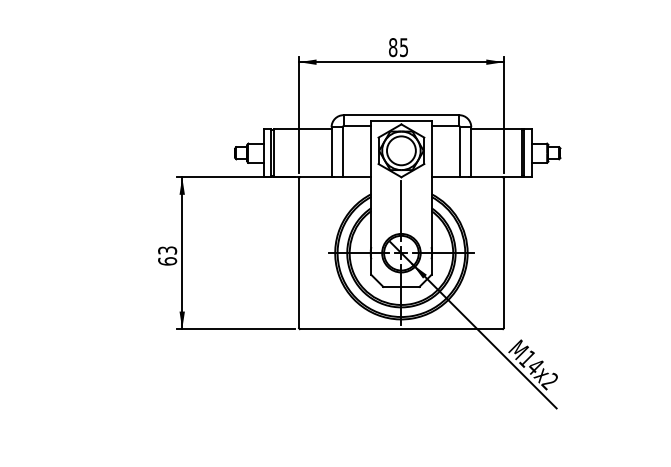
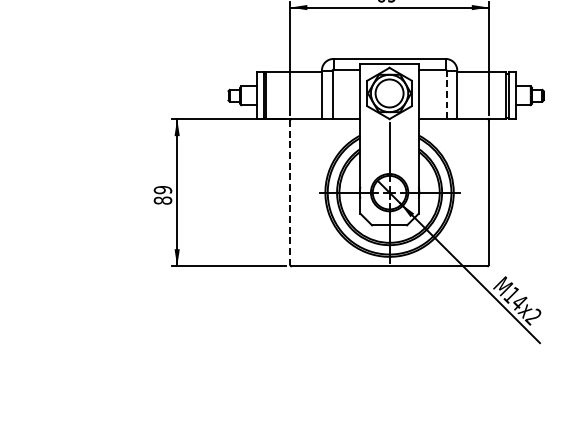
line: (460, 151) -> (446, 94), solid -> dashed
line: (299, 252) -> (290, 191), solid -> dashed
text: (167, 255) -> (162, 194), 63 -> 89

